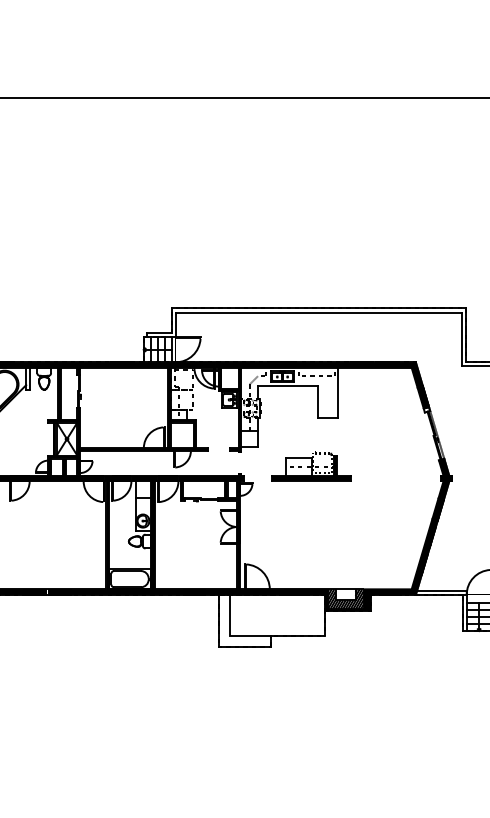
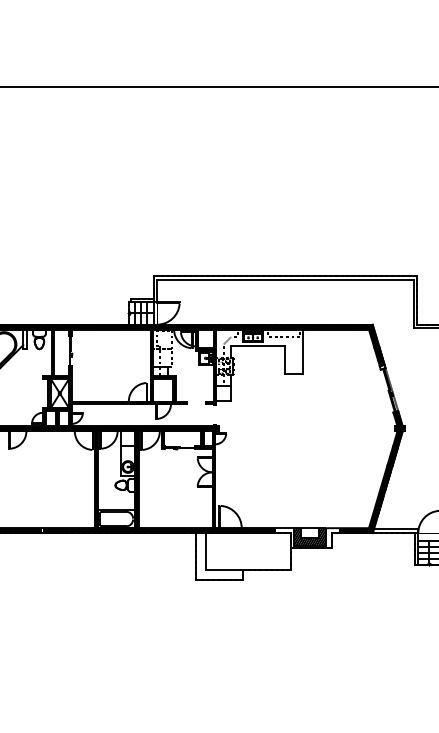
part: (311, 466) -> (279, 418), removed
fill: (342, 600) -> (306, 538), removed

